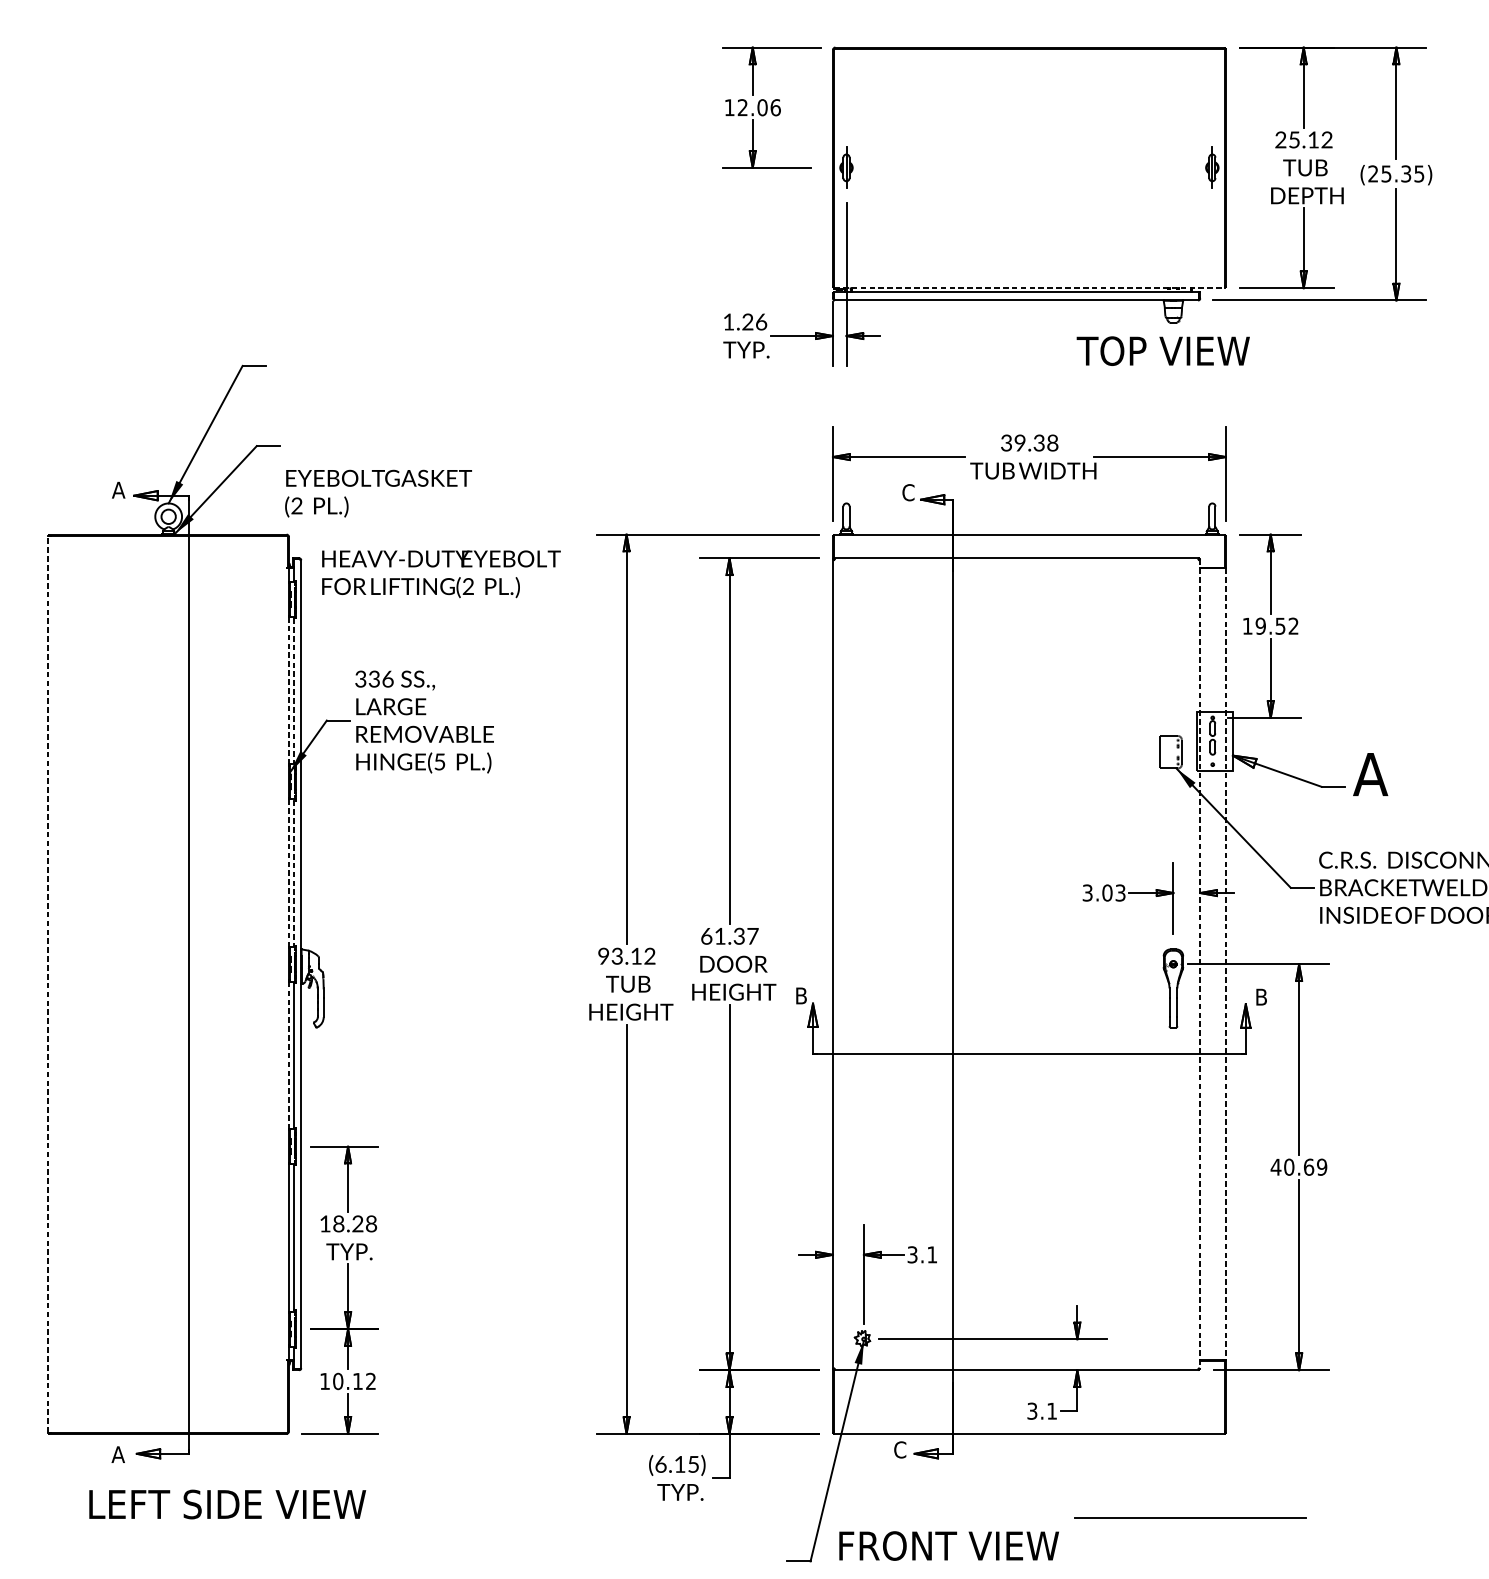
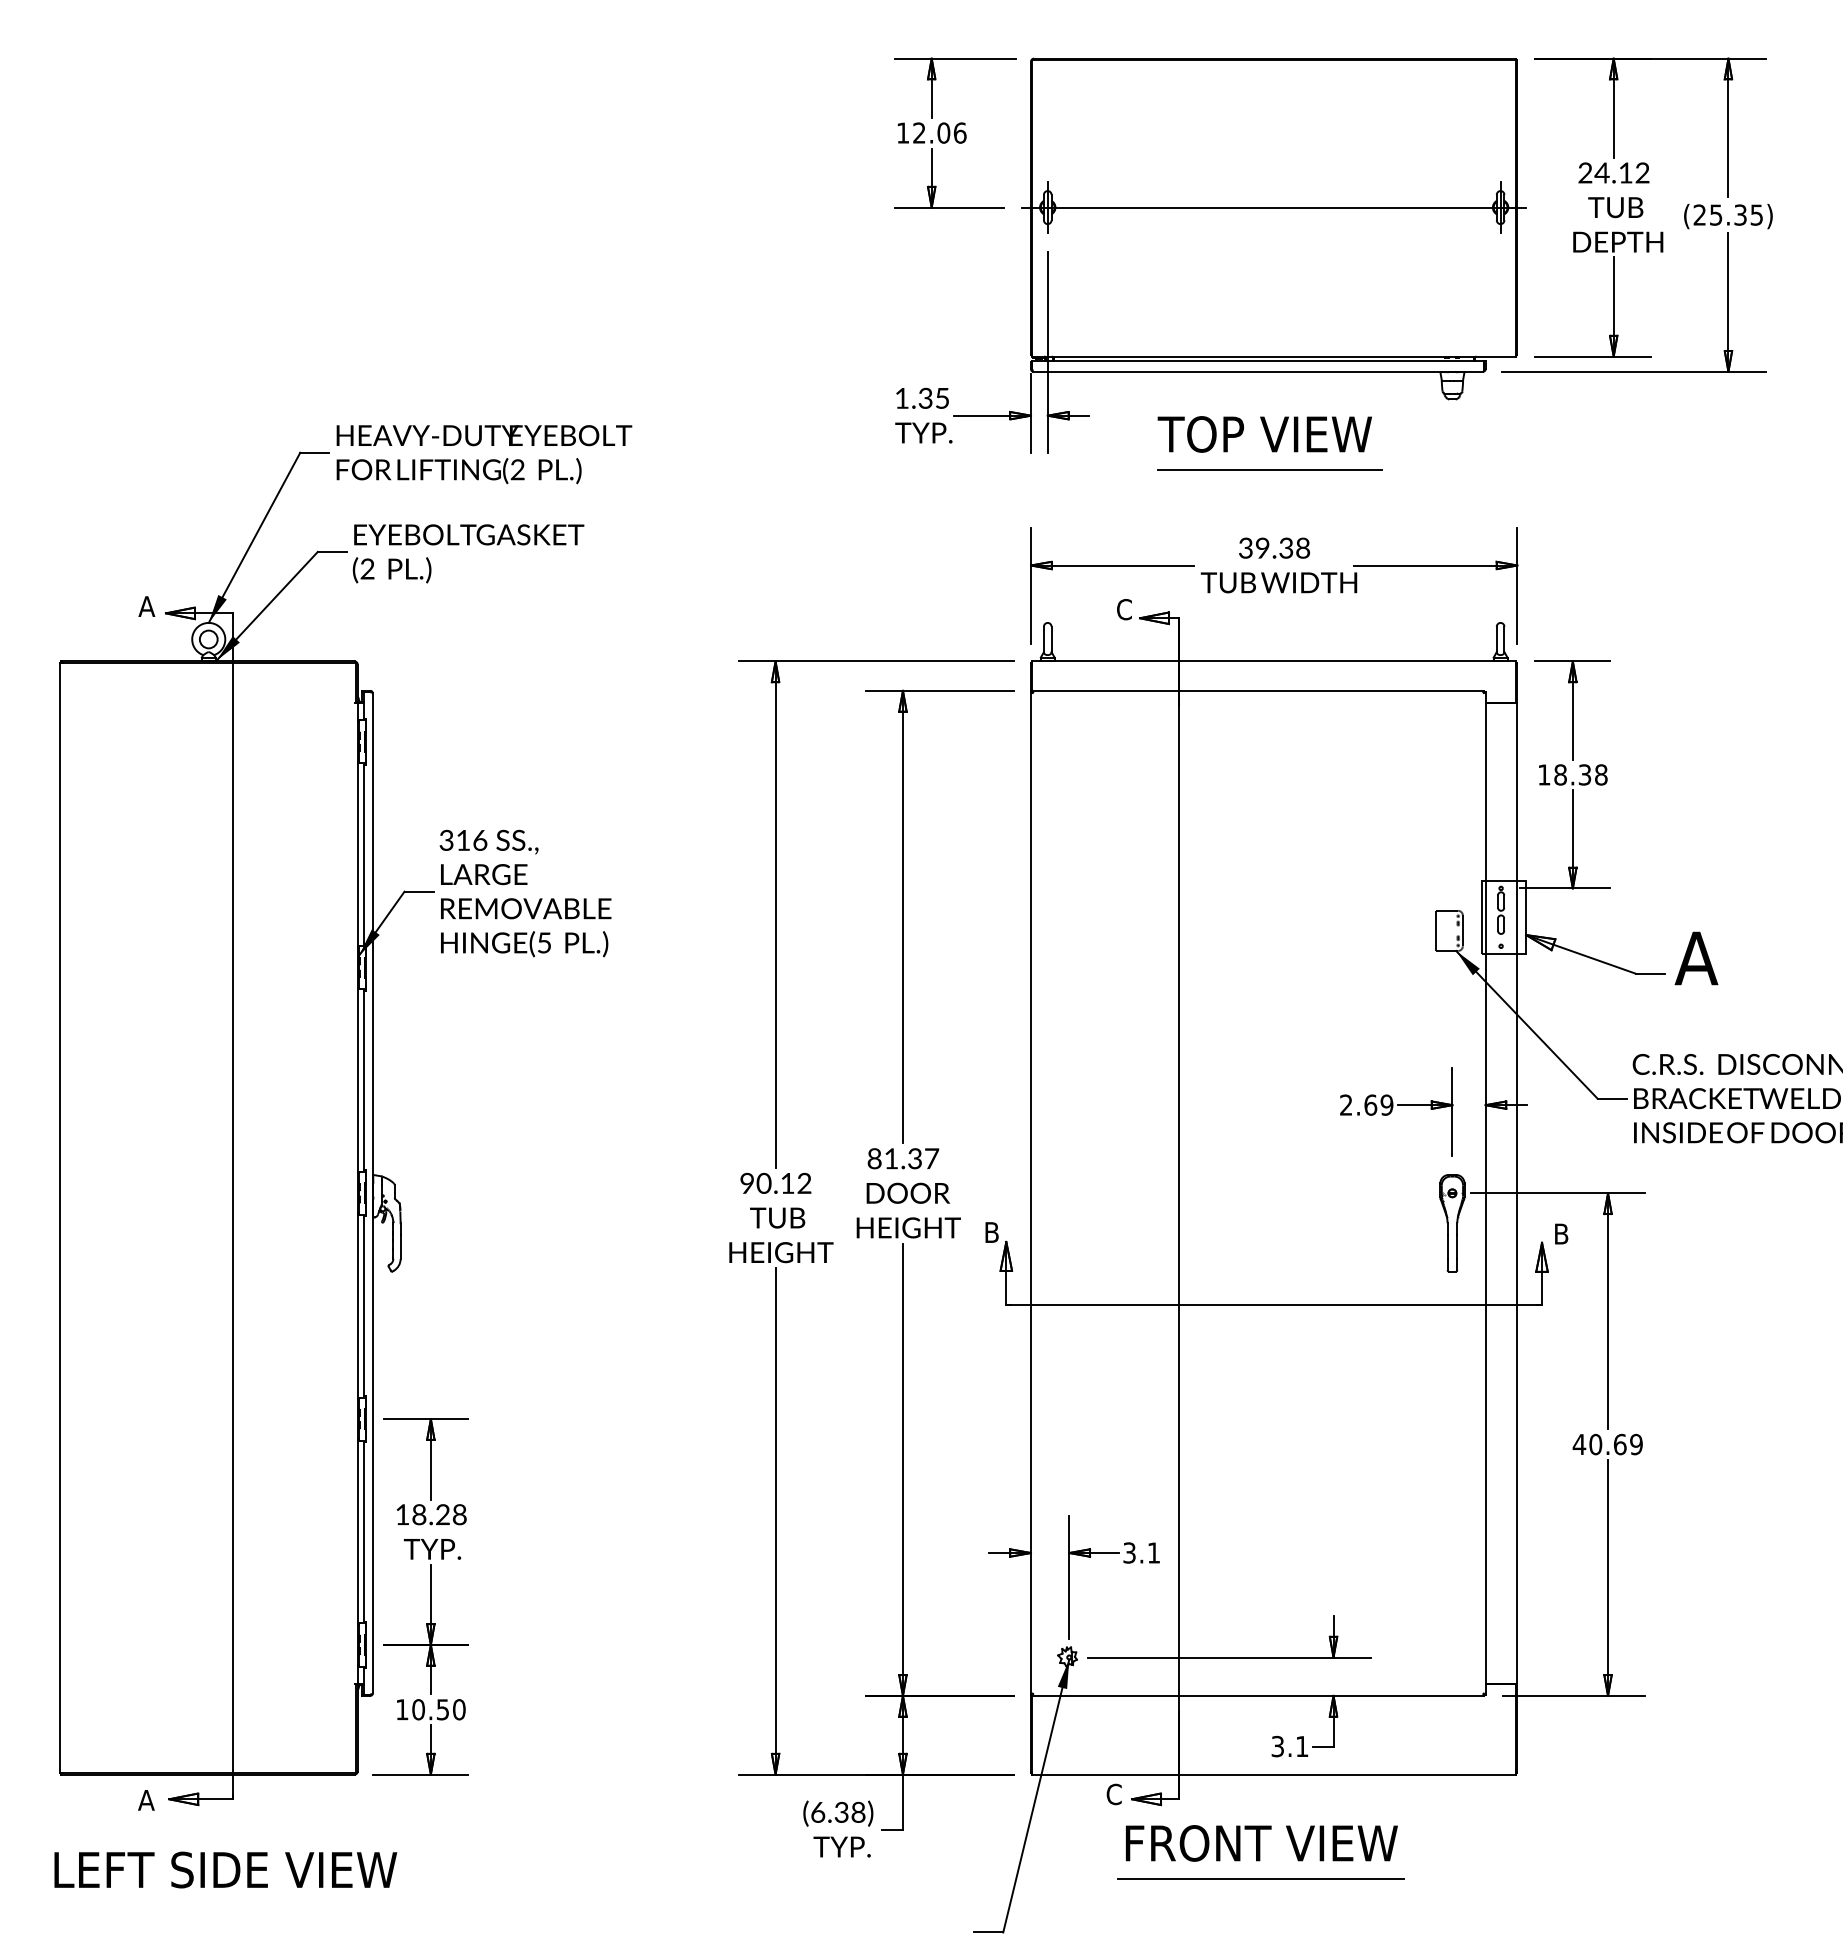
text: (1293, 139) -> (1601, 172), 25.12 -> 24.12
line: (1029, 167) -> (1274, 207), added
line: (1029, 288) -> (1274, 356), dashed -> solid
text: (754, 322) -> (933, 398), 1.26 -> 1.35
text: (1162, 351) -> (1264, 434), moved
line: (1025, 379) -> (1269, 469), added
text: (378, 493) -> (468, 553), moved
text: (441, 574) -> (484, 454), moved
text: (1276, 625) -> (1580, 774), 19.52 -> 18.38
text: (374, 678) -> (463, 839), 336 -> 316
line: (293, 690) -> (363, 854), dashed -> solid
line: (288, 691) -> (357, 855), dashed -> solid
line: (288, 873) -> (357, 1080), dashed -> solid
line: (293, 873) -> (363, 1080), dashed -> solid
text: (1104, 892) -> (1366, 1104), 3.03 -> 2.69
text: (706, 936) -> (874, 1158), 61.37 -> 81.37
text: (616, 956) -> (763, 1183), 93.12 -> 90.12
line: (1200, 964) -> (1485, 1193), dashed -> solid
line: (1226, 964) -> (1517, 1193), dashed -> solid
line: (48, 983) -> (59, 1217), dashed -> solid
line: (288, 1055) -> (357, 1306), dashed -> solid
text: (364, 1381) -> (451, 1709), 10.12 -> 10.50
text: (686, 1463) -> (849, 1811), (6.15) -> (6.38)
text: (227, 1504) -> (225, 1869), moved
line: (1190, 1517) -> (1260, 1878), moved
text: (948, 1546) -> (1261, 1843), moved

